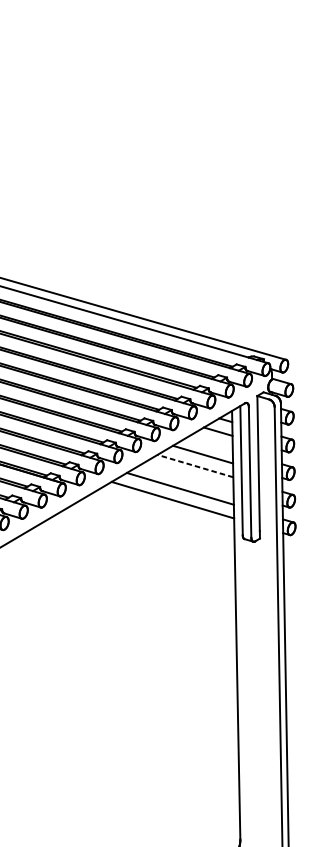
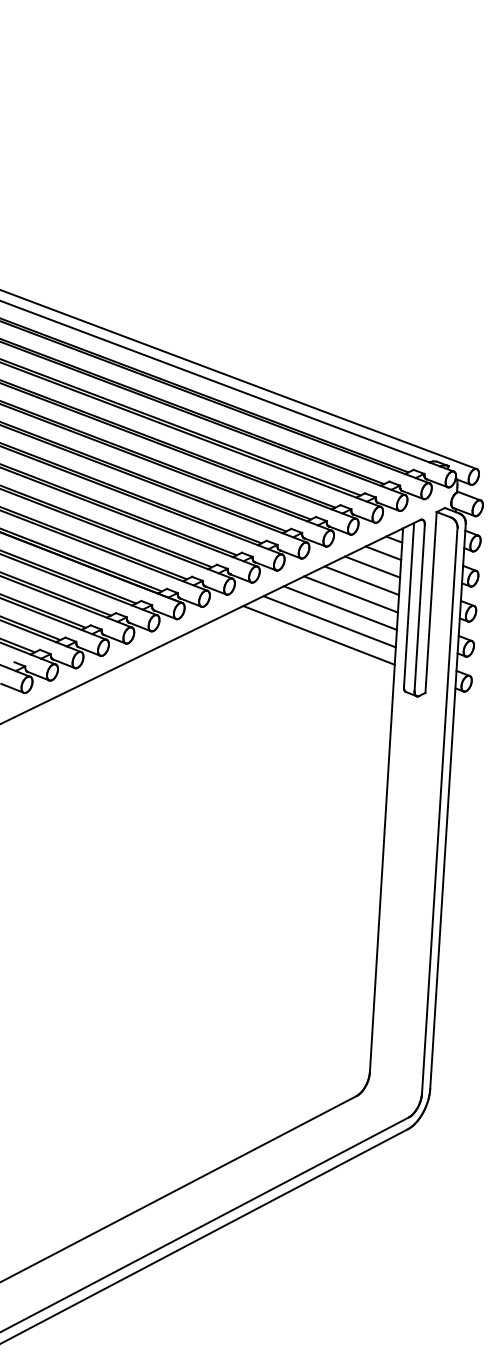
line: (210, 442) -> (372, 566), added
line: (194, 466) -> (350, 594), dashed -> solid
line: (187, 477) -> (339, 607), added

